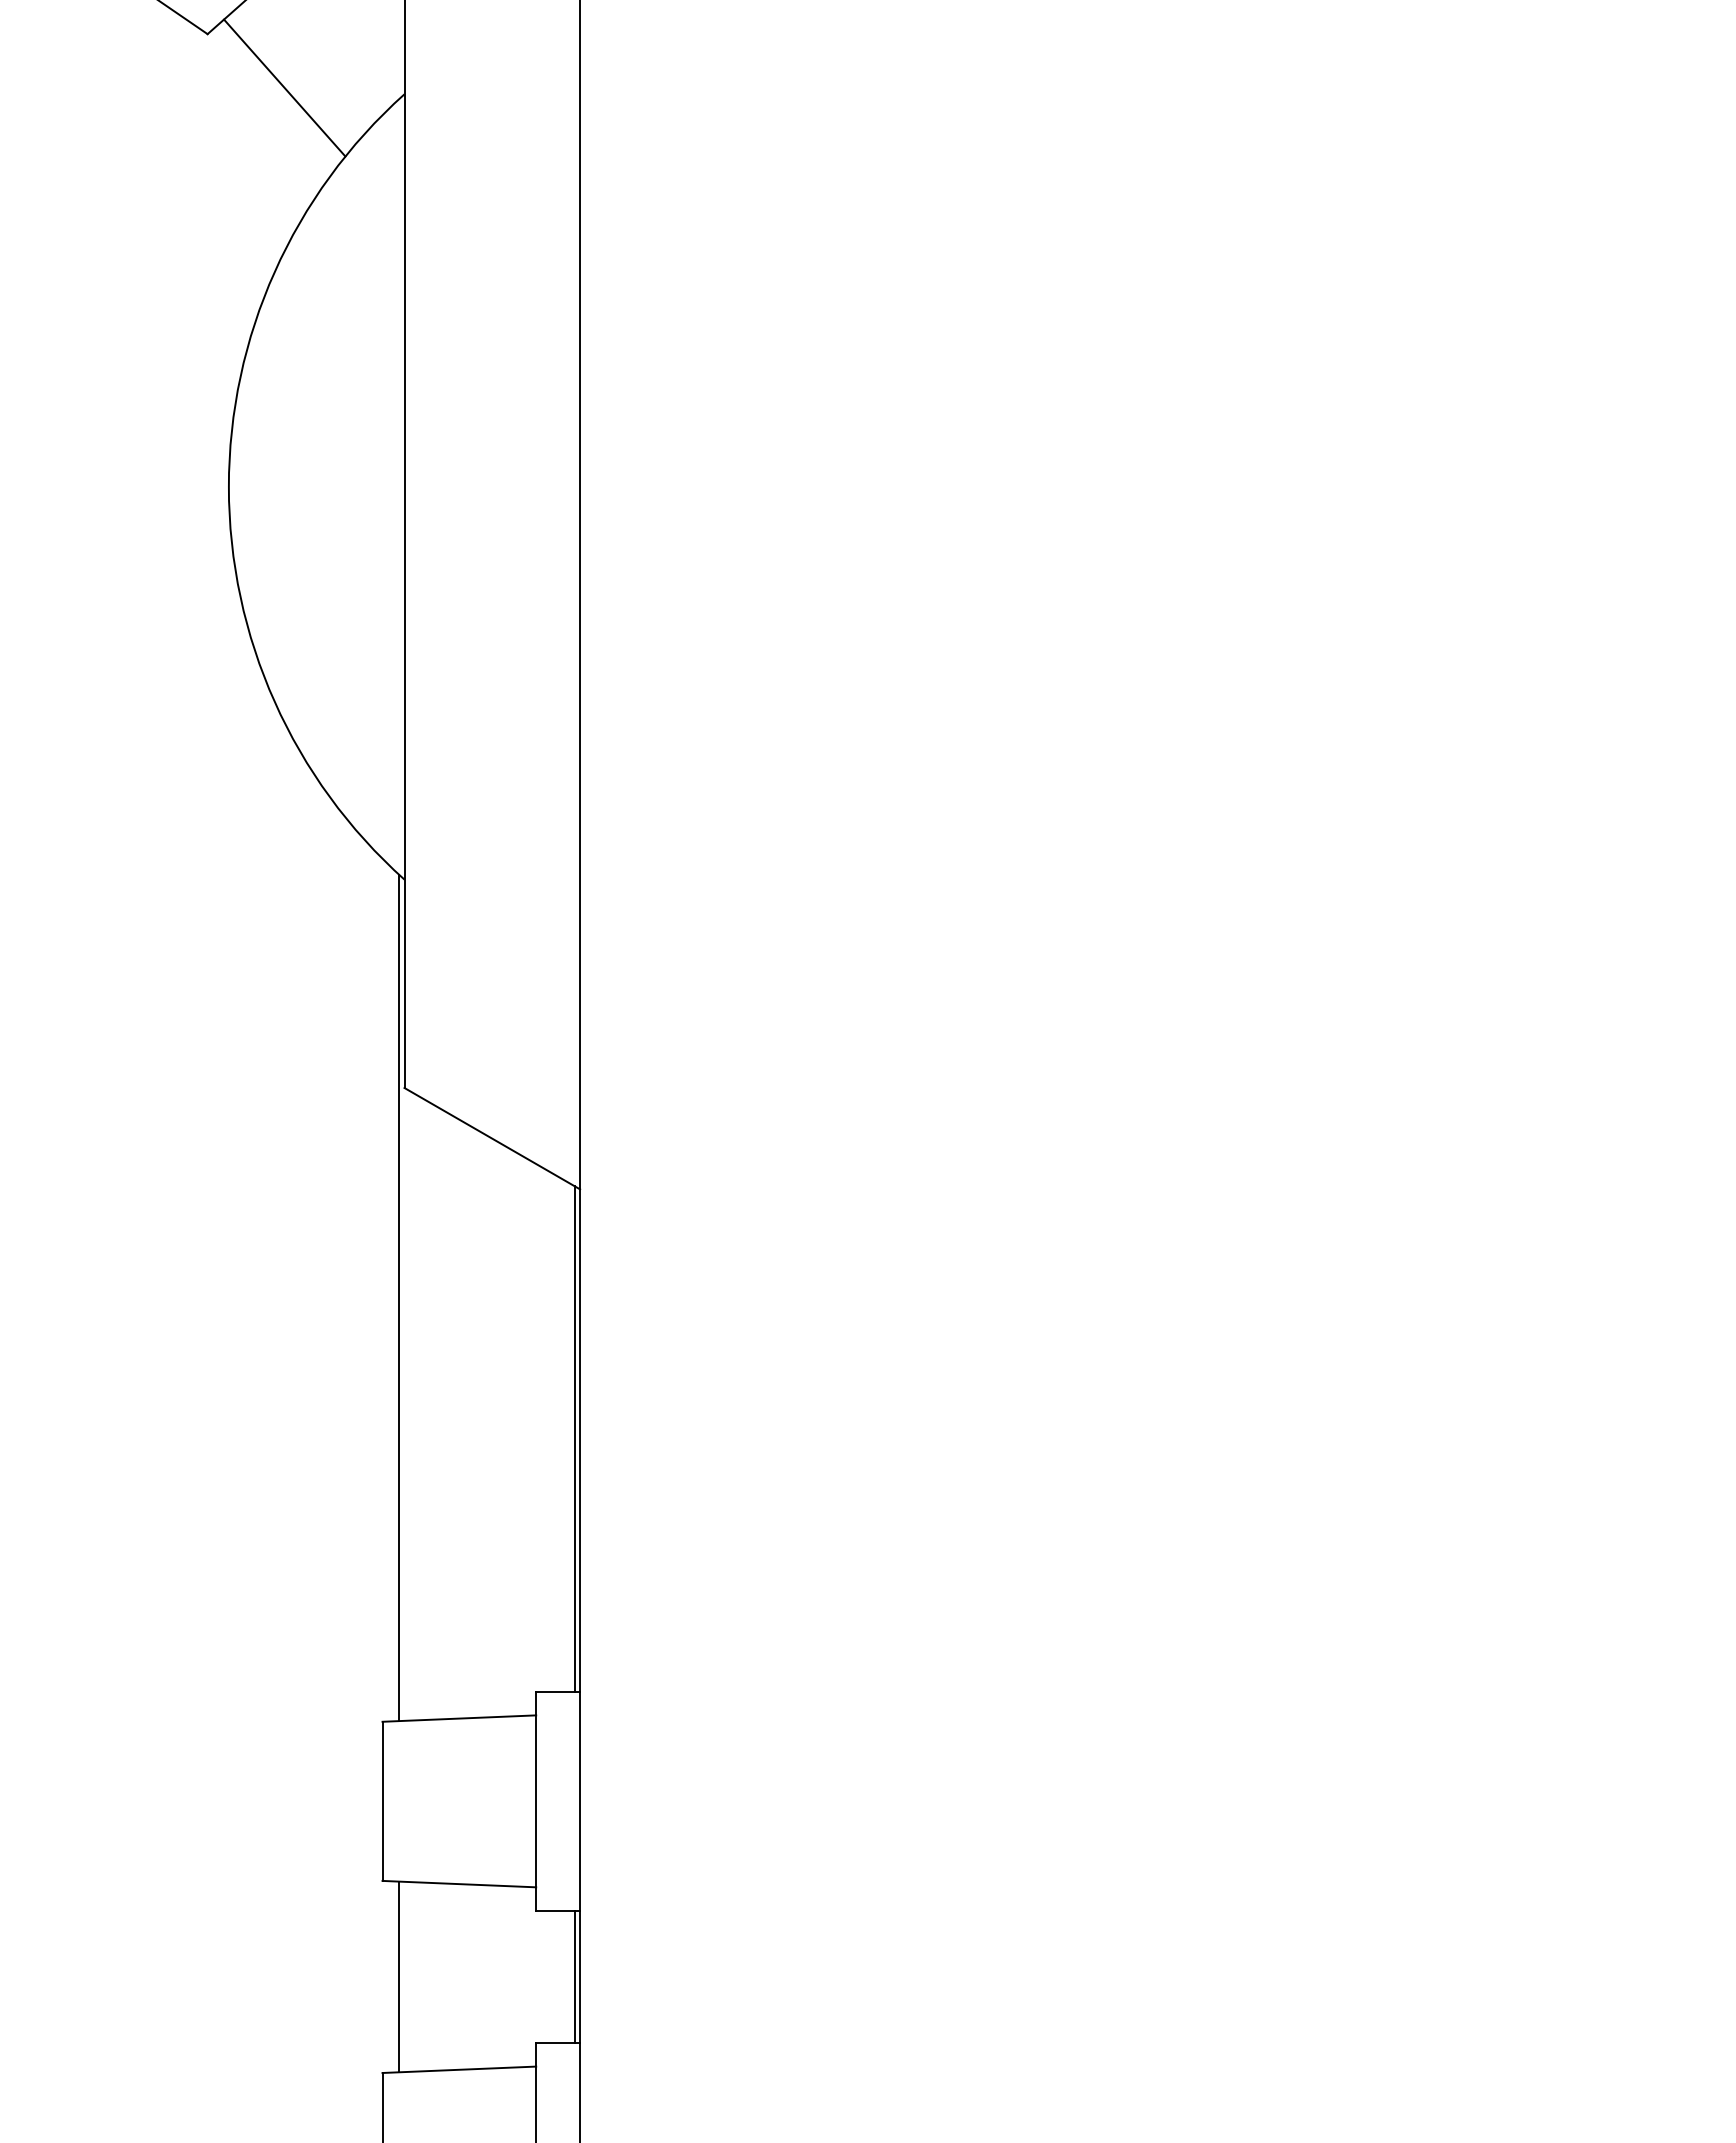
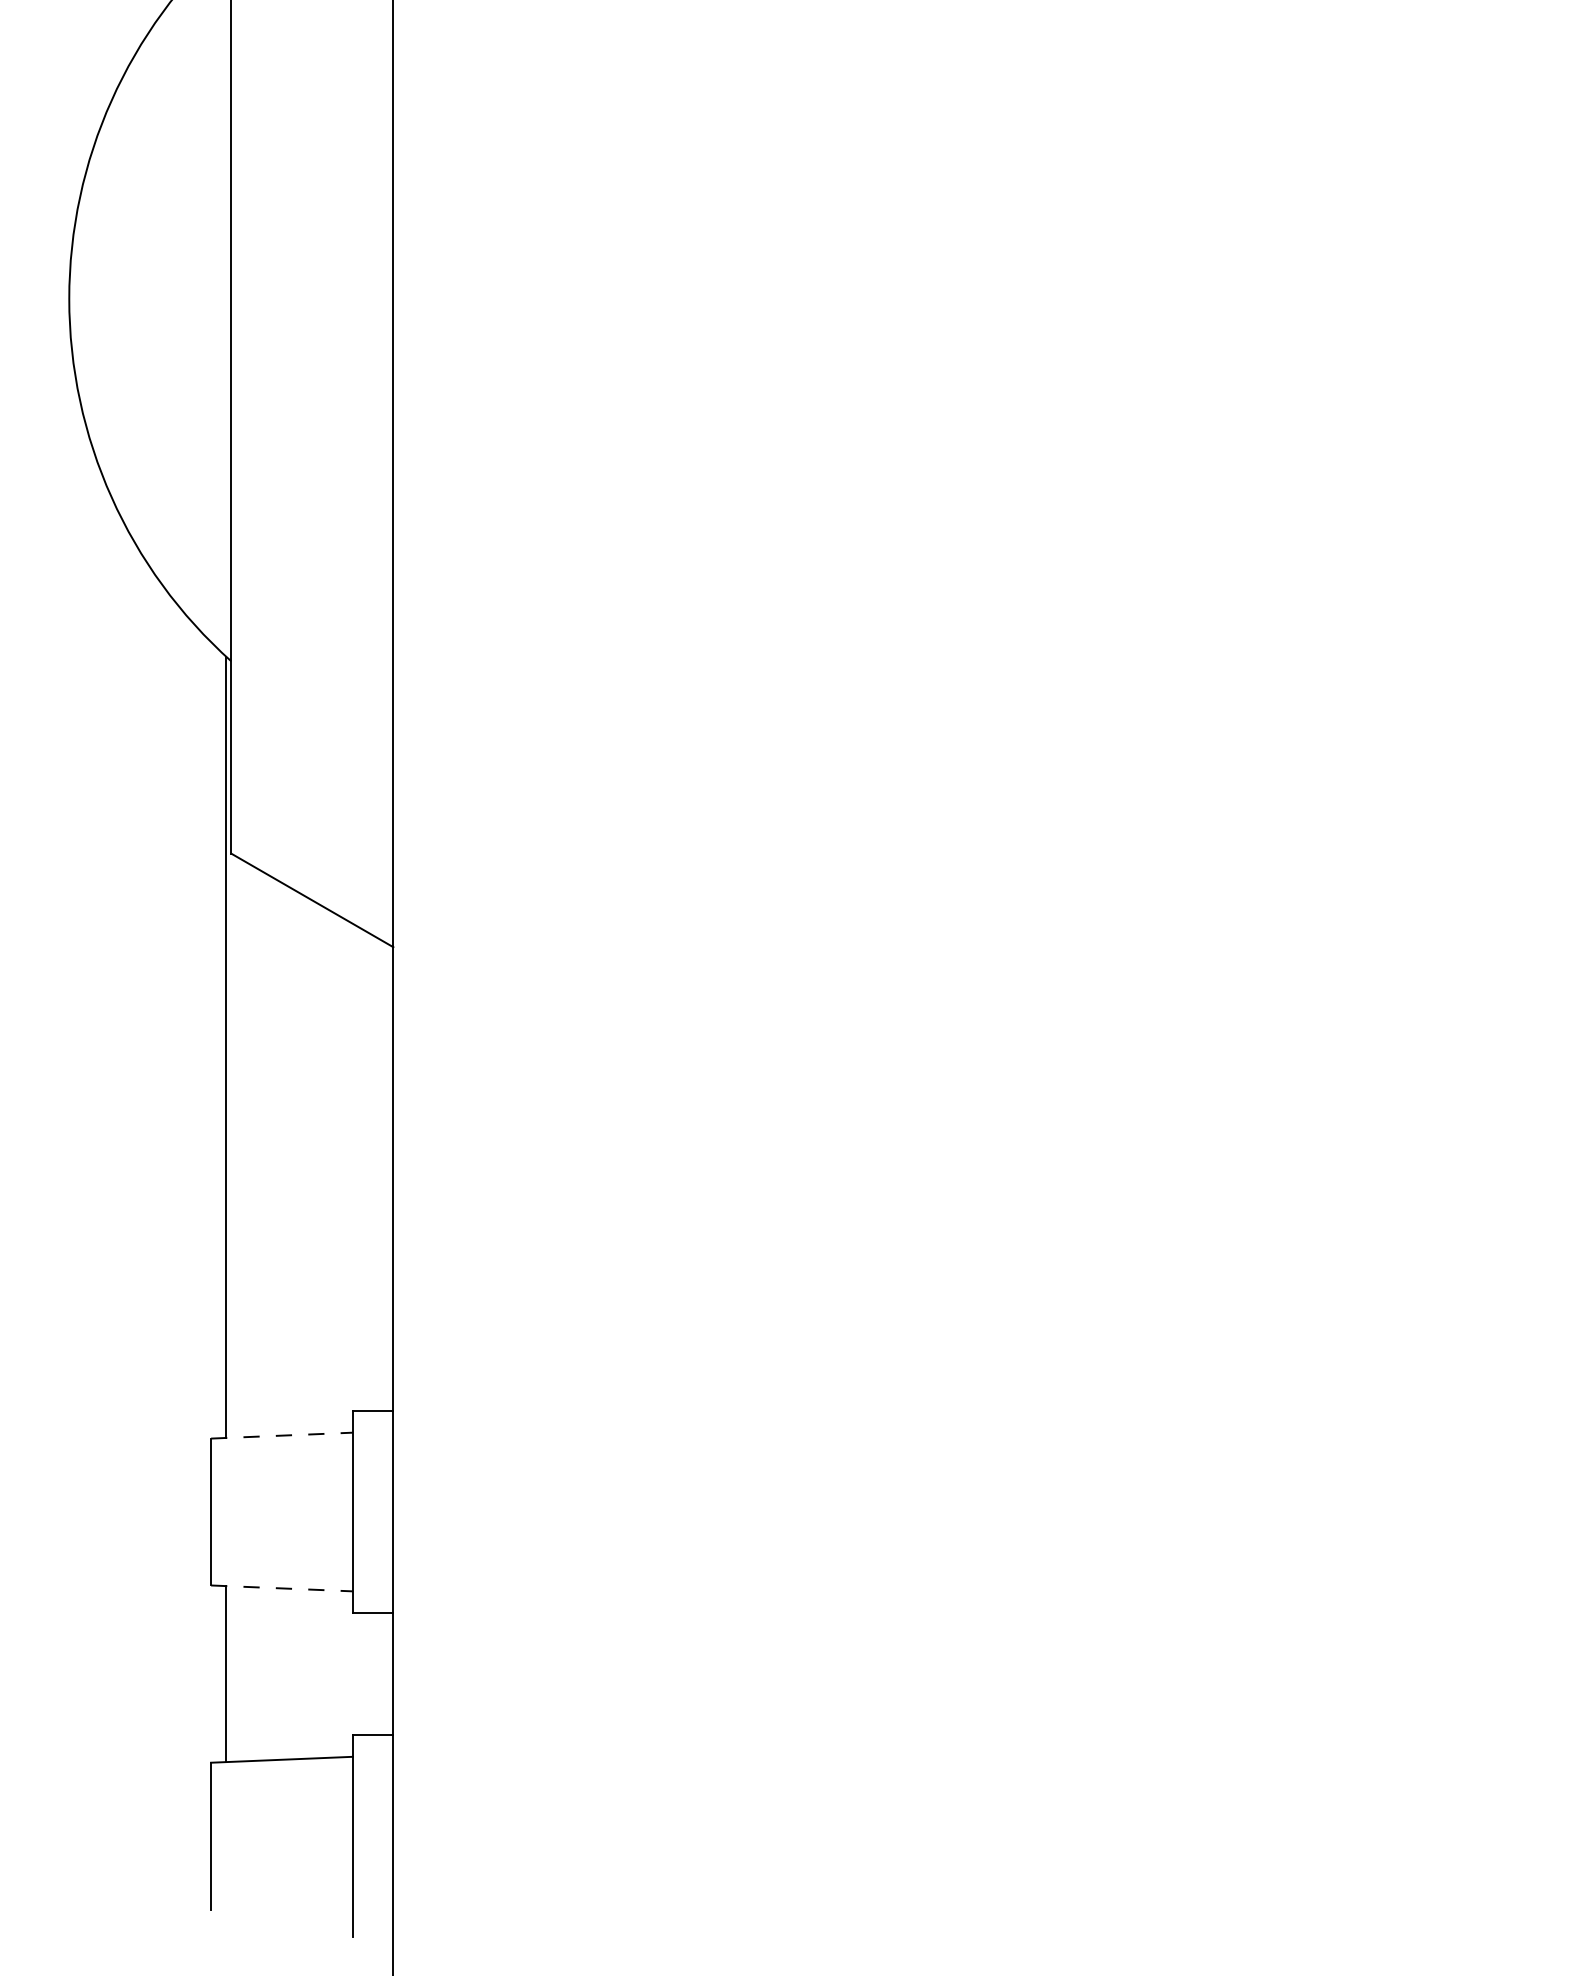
line: (574, 1438) -> (388, 1177), removed
line: (459, 1718) -> (282, 1435), solid -> dashed
line: (459, 1884) -> (282, 1588), solid -> dashed
line: (574, 1976) -> (388, 1673), removed

